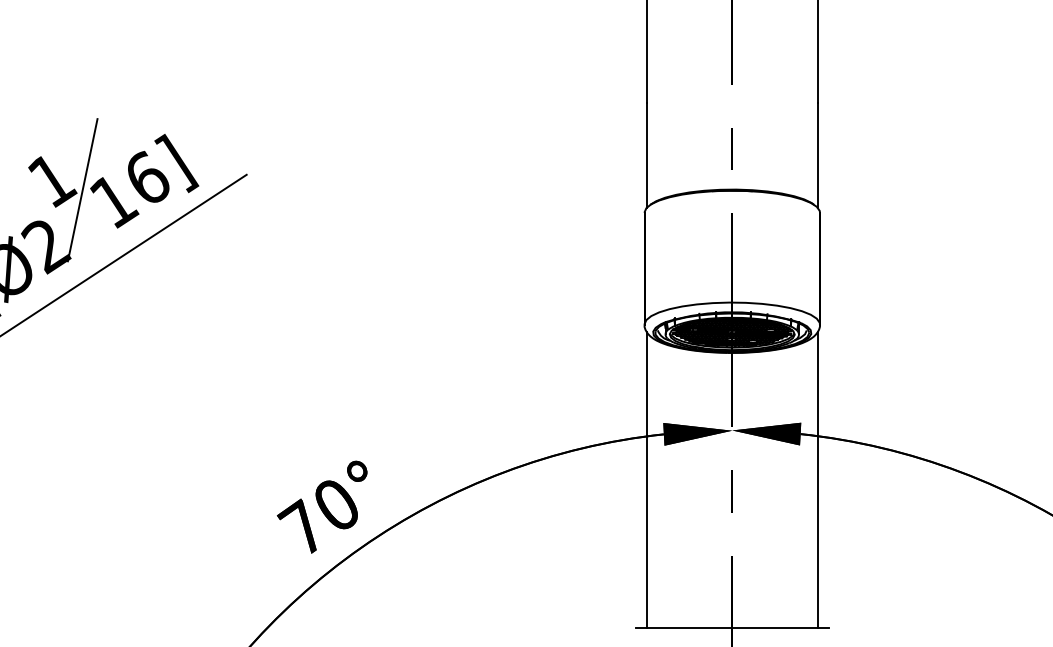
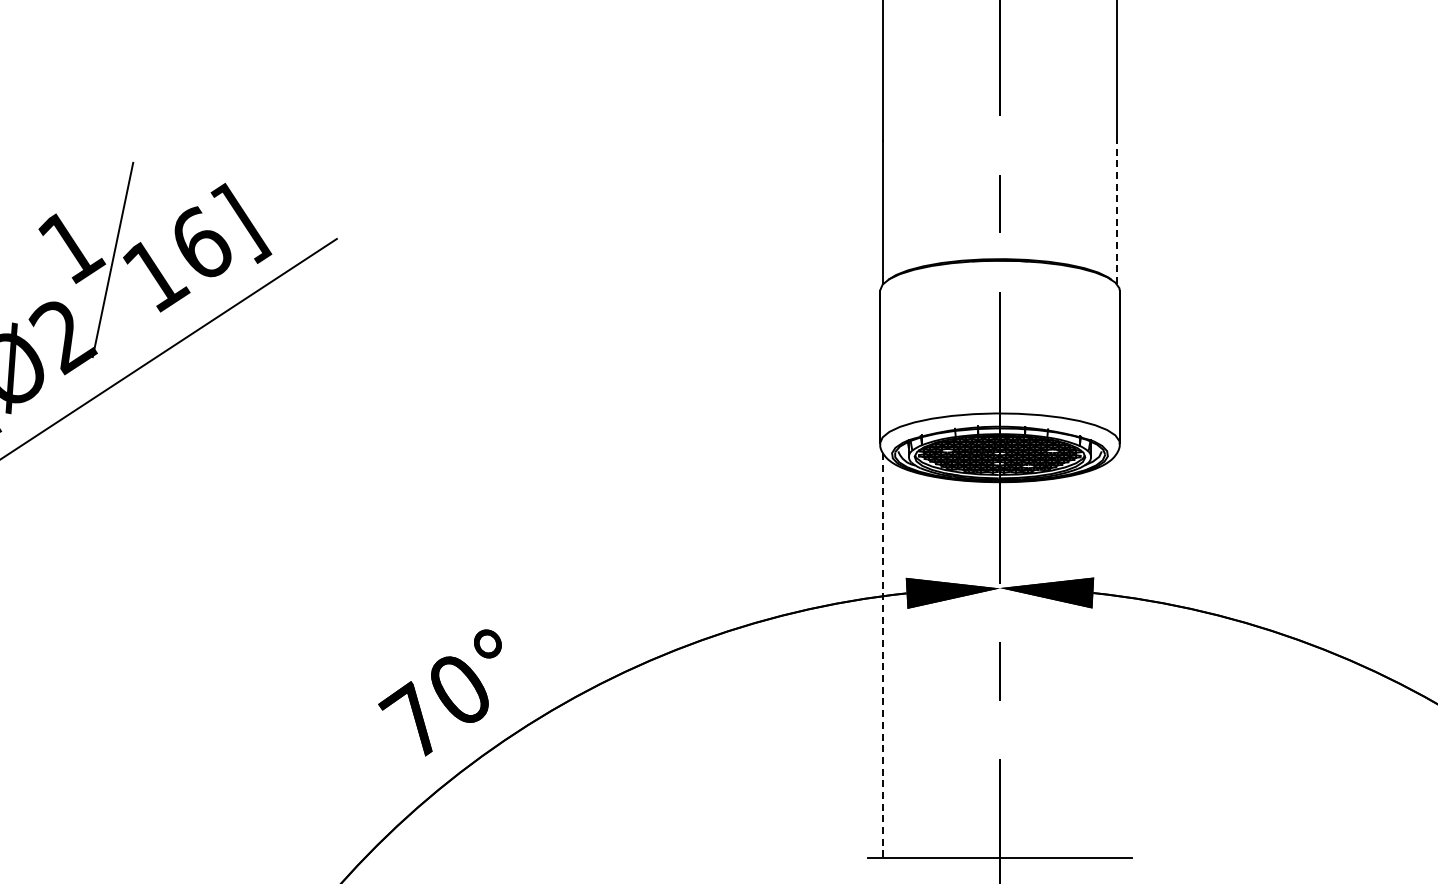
line: (817, 155) -> (1116, 212), solid -> dashed
line: (646, 479) -> (883, 655), solid -> dashed
line: (817, 479) -> (1116, 655), removed

